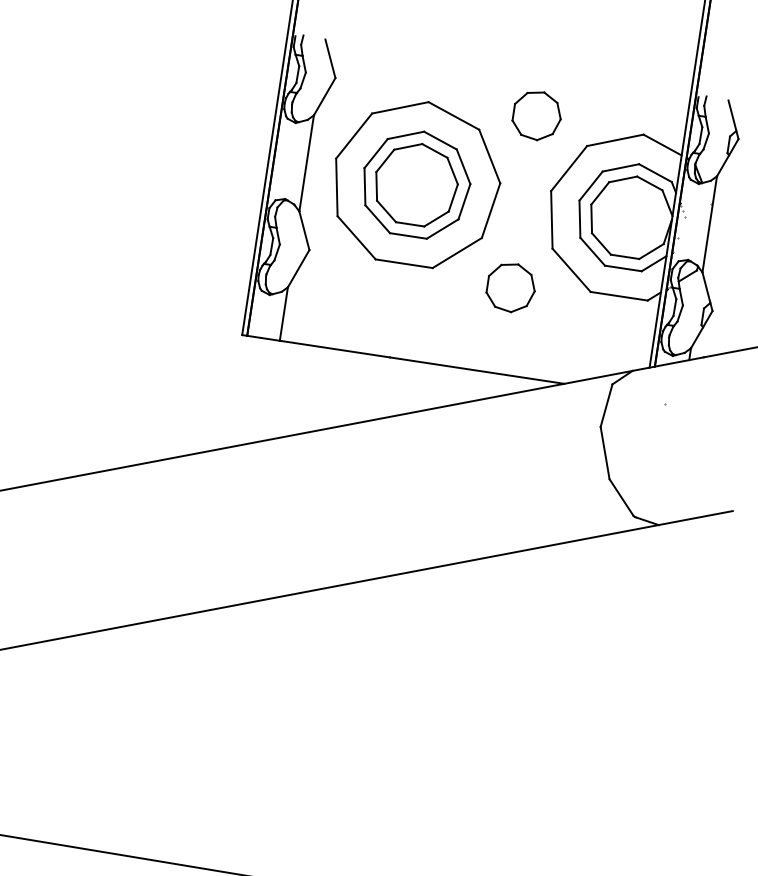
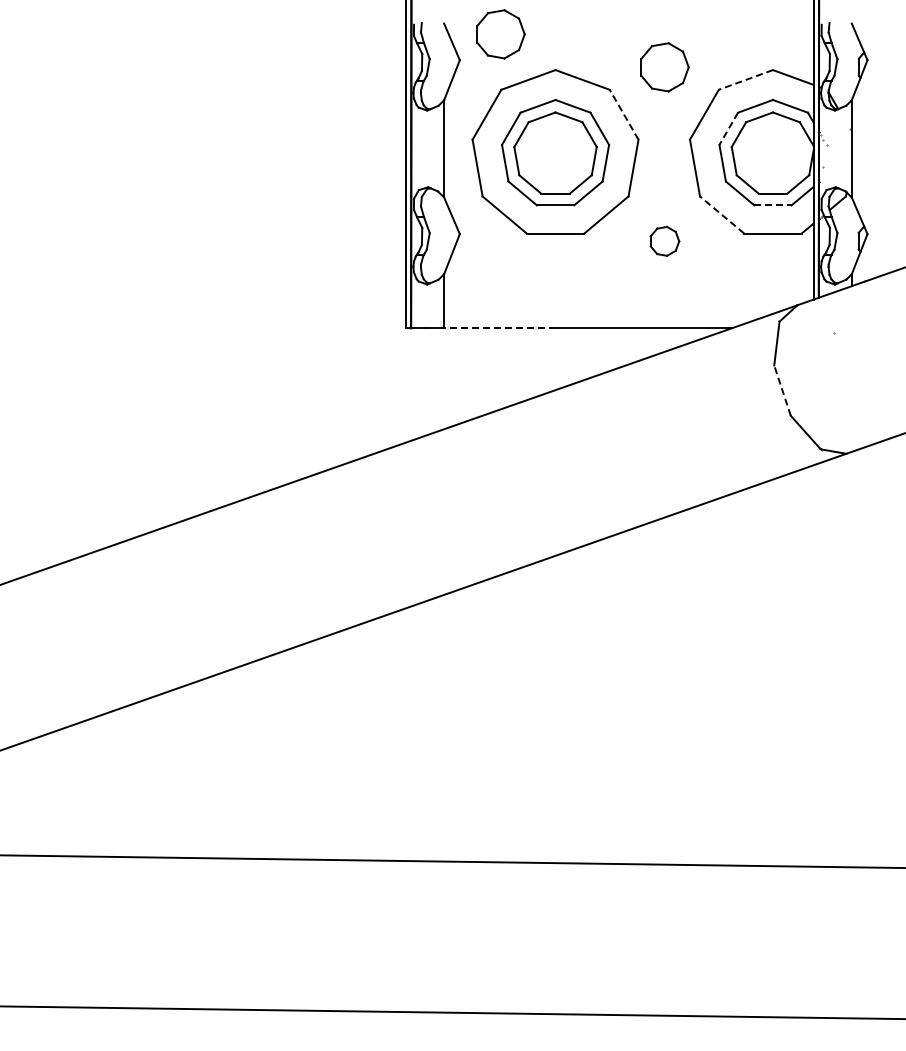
part: (379, 58) -> (500, 34), added
line: (615, 139) -> (745, 79), solid -> dashed
line: (490, 156) -> (624, 114), solid -> dashed
line: (590, 185) -> (728, 128), solid -> dashed
line: (622, 268) -> (772, 205), solid -> dashed
line: (572, 269) -> (722, 214), solid -> dashed
part: (510, 287) -> (664, 241), size x0.6
line: (334, 349) -> (499, 328), solid -> dashed
line: (605, 452) -> (782, 390), solid -> dashed

